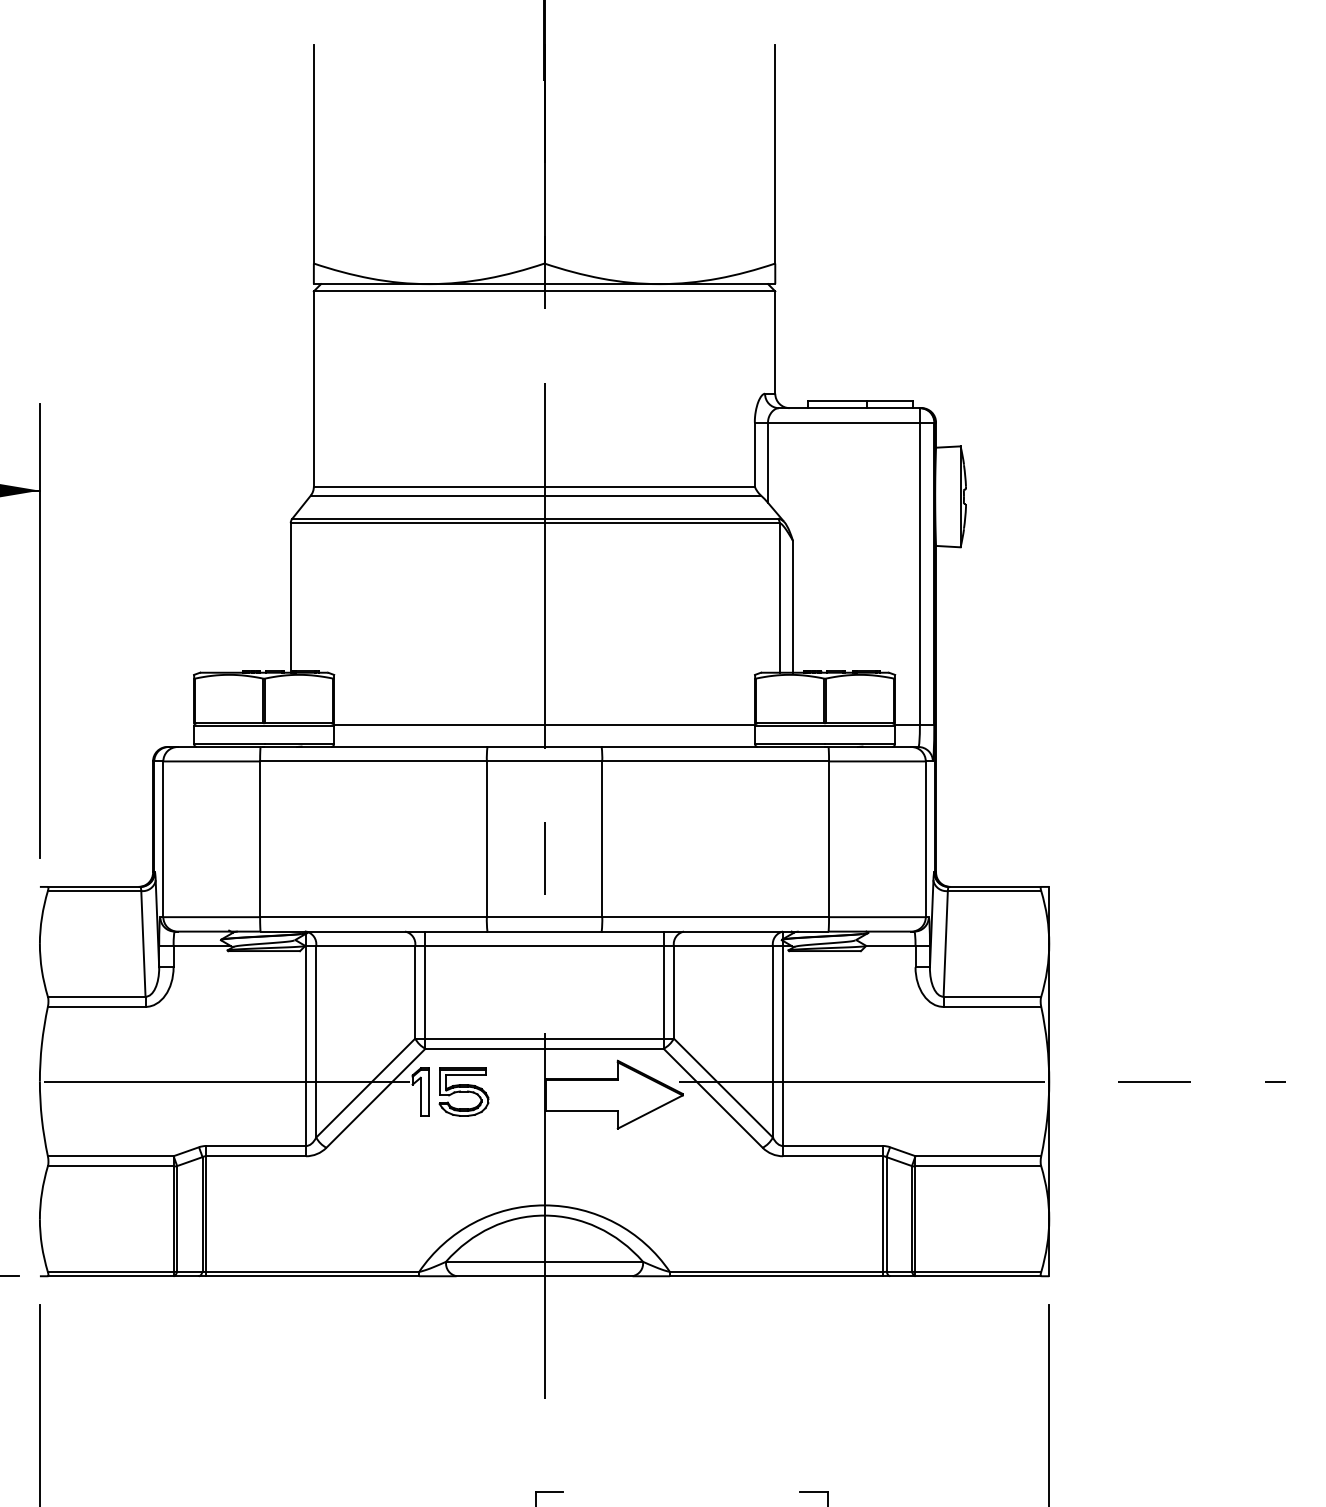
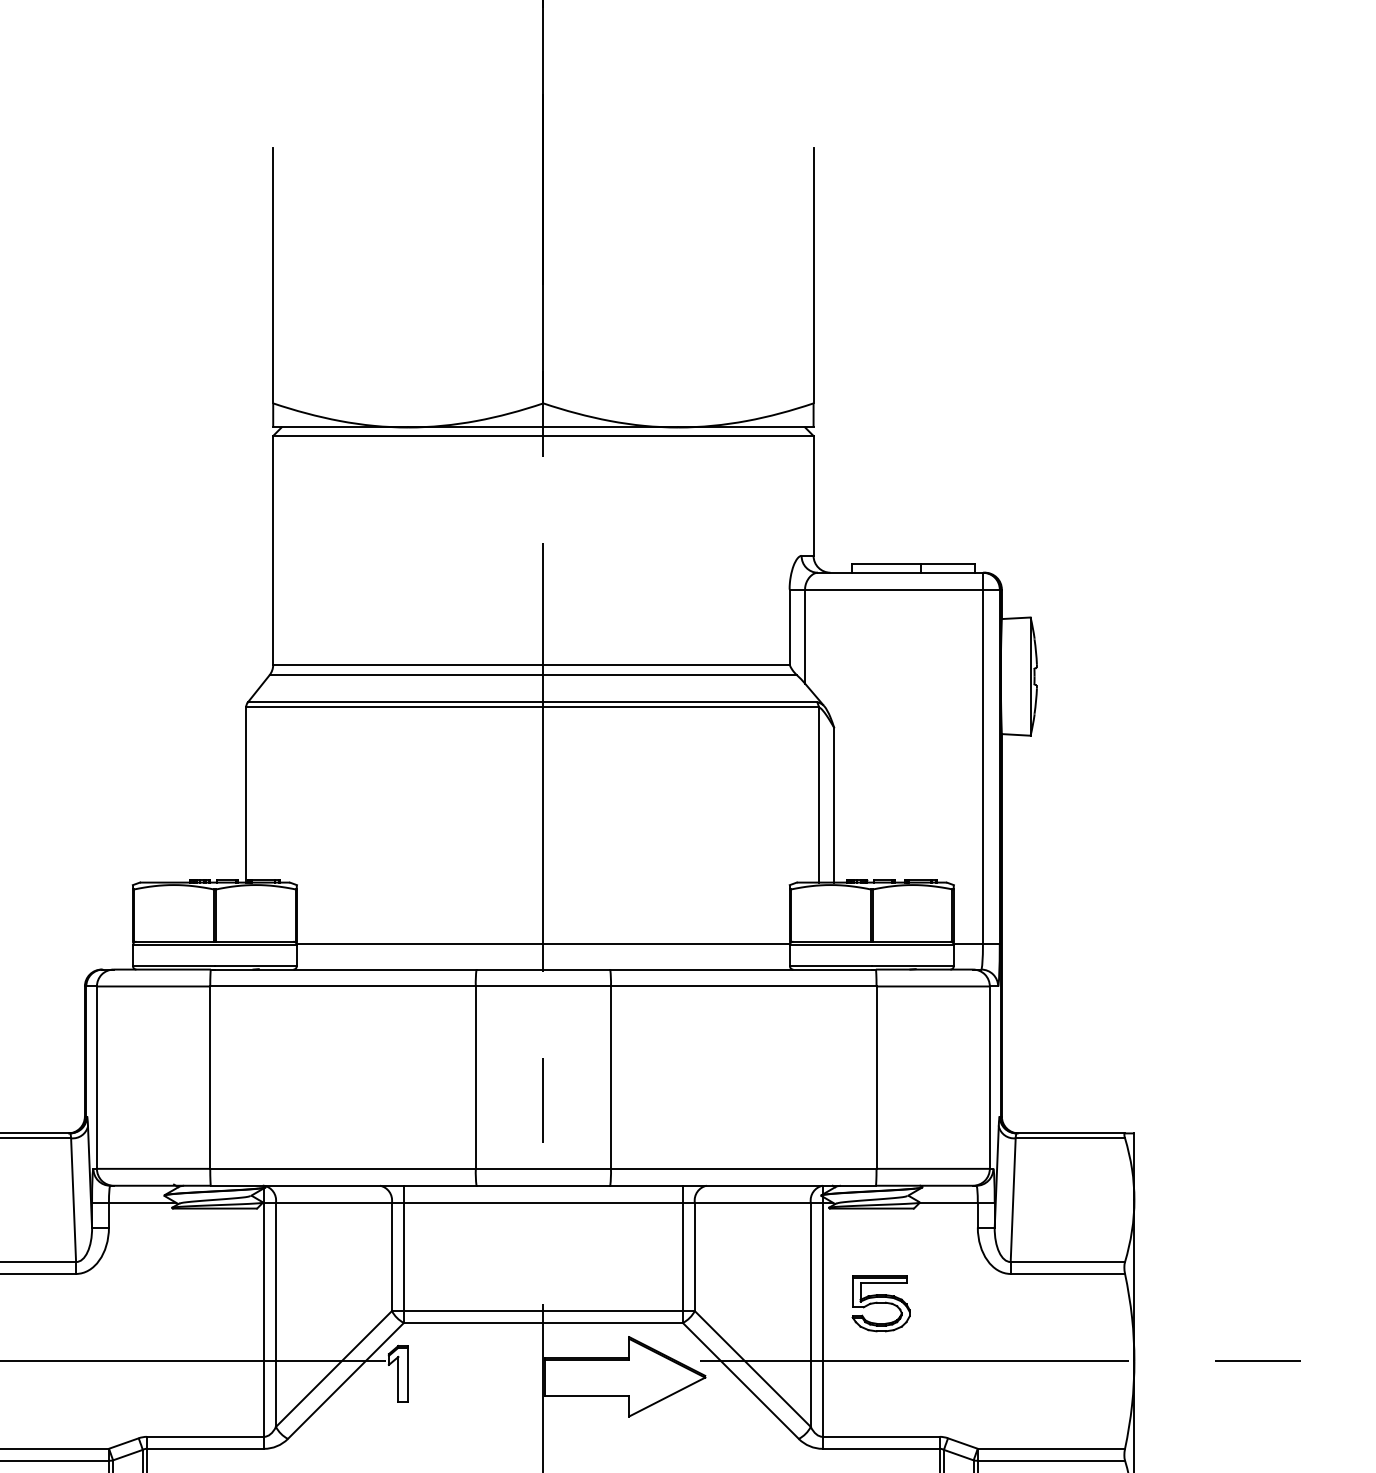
part: (463, 1091) -> (880, 1302), moved

